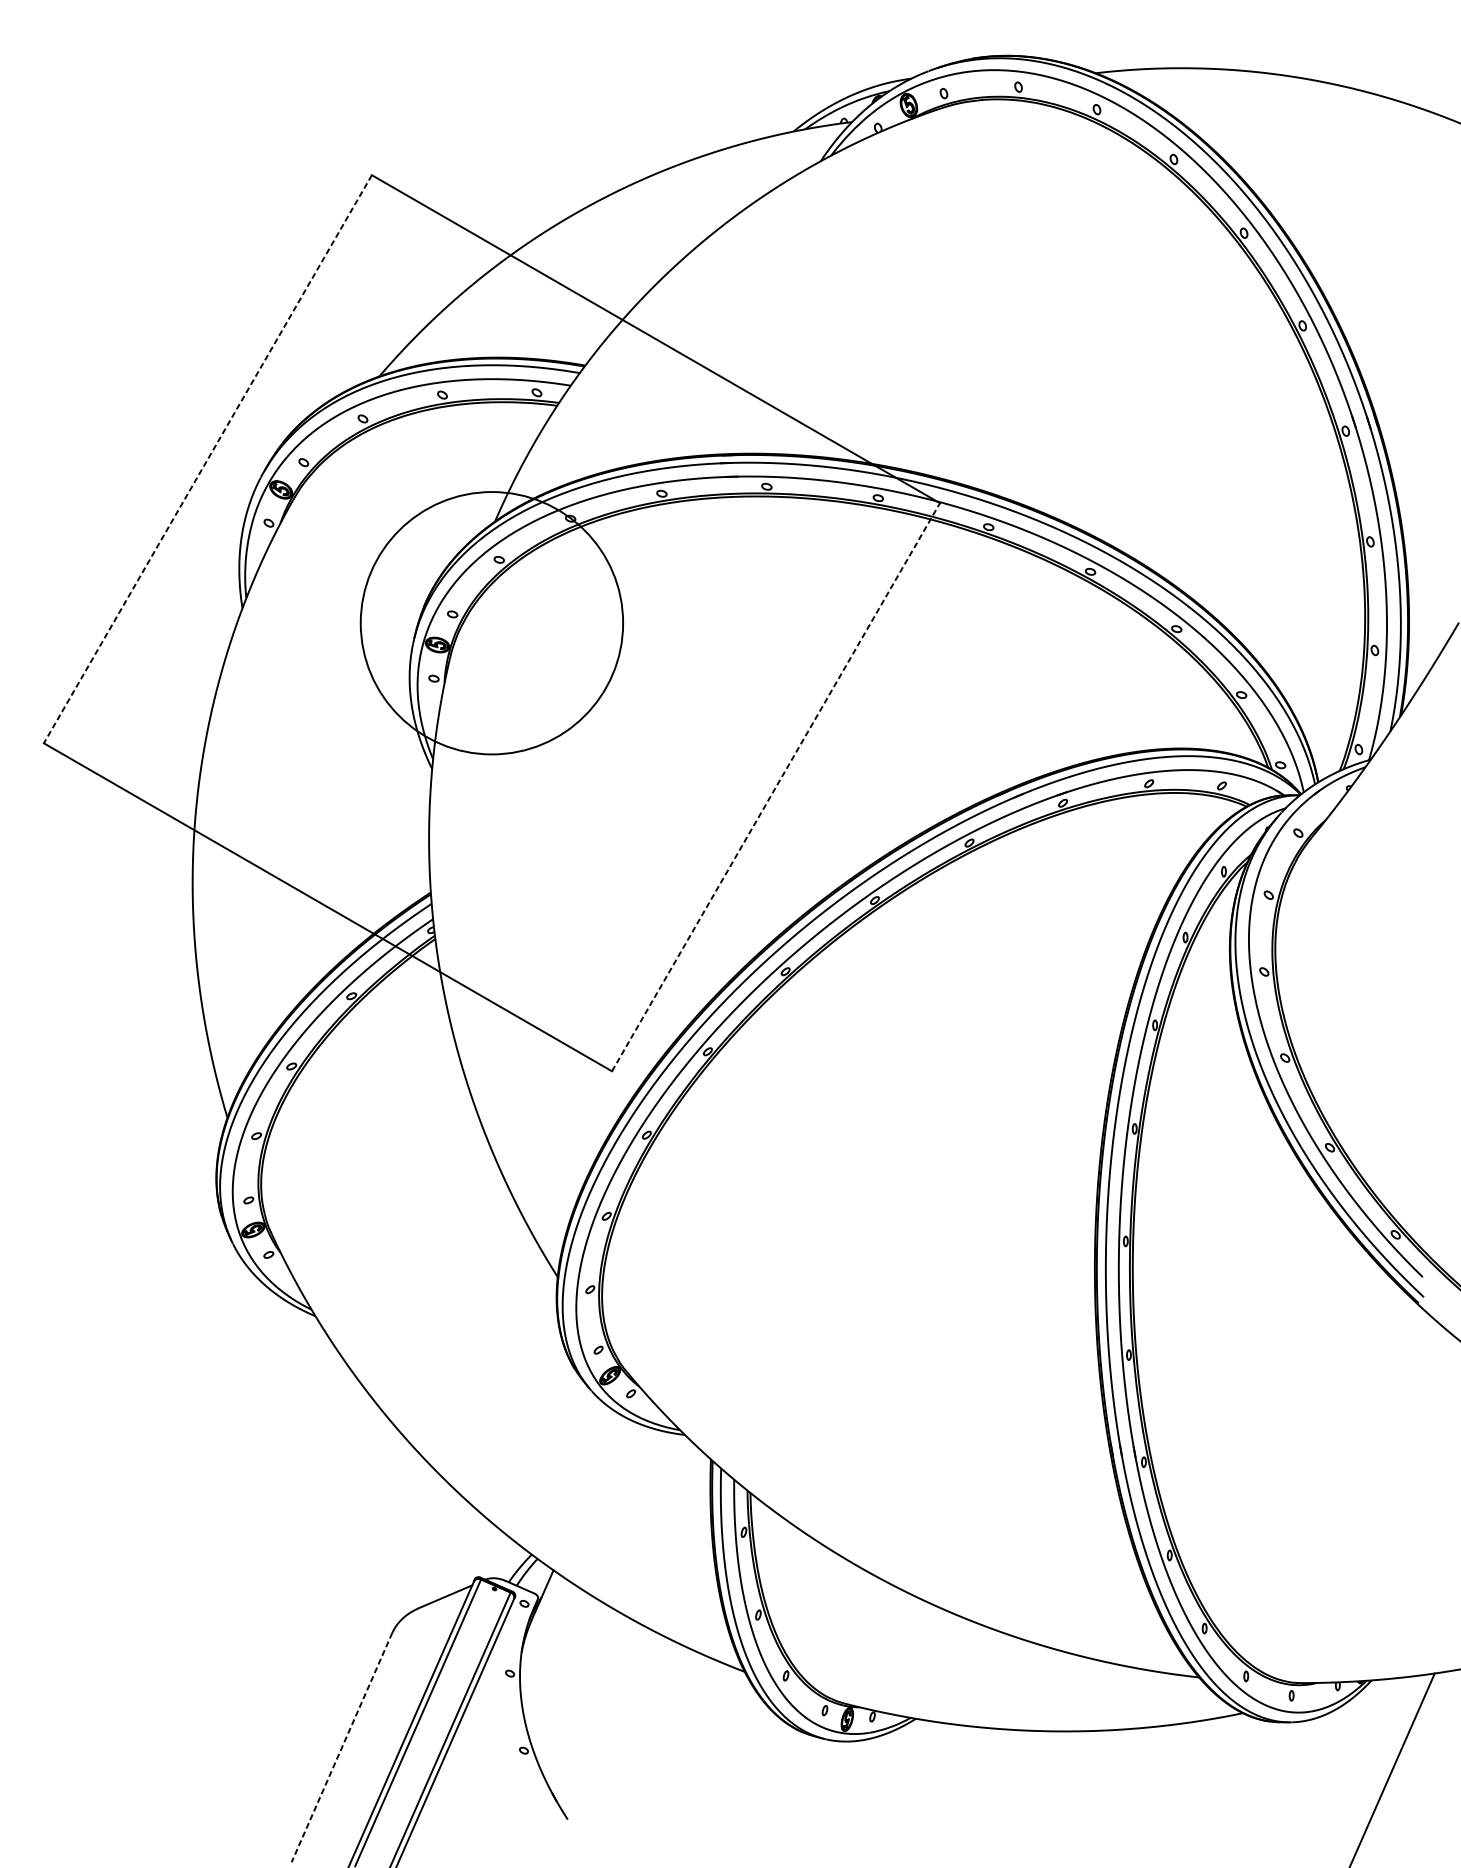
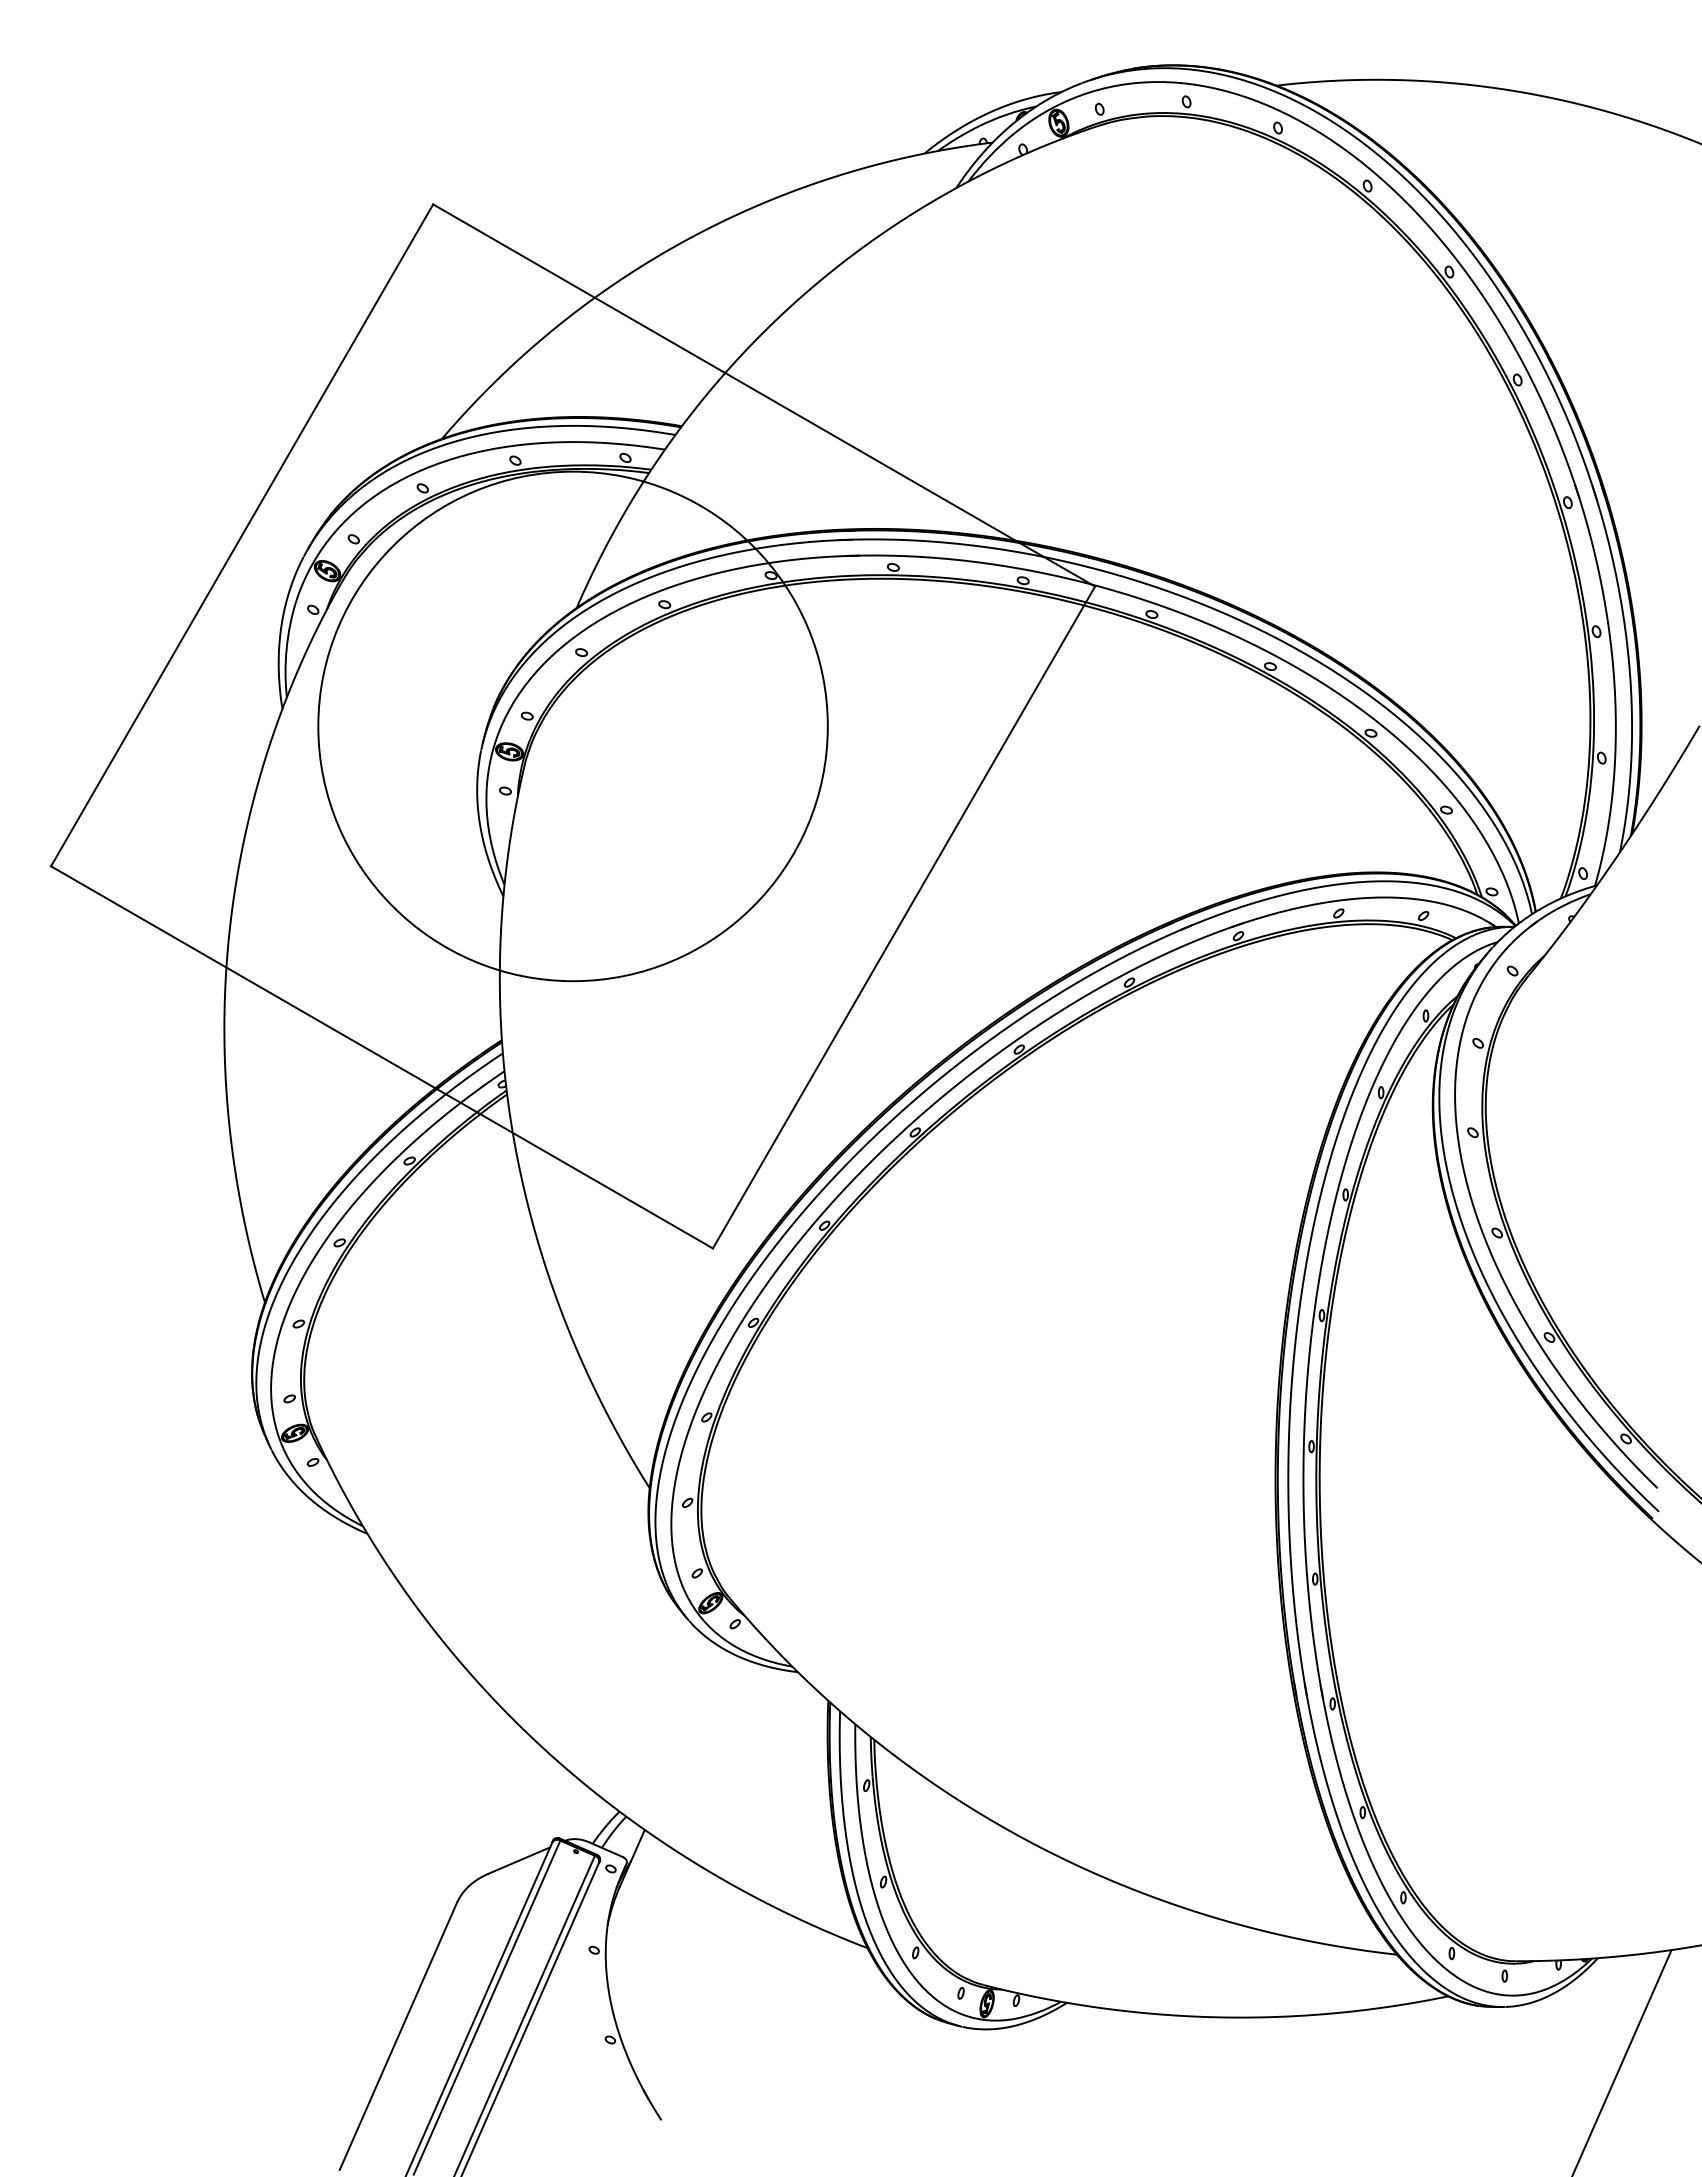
line: (207, 459) -> (241, 535), dashed -> solid
circle: (491, 623) -> (572, 726), size x1.67
line: (776, 787) -> (904, 917), dashed -> solid
line: (342, 1747) -> (398, 2036), dashed -> solid

